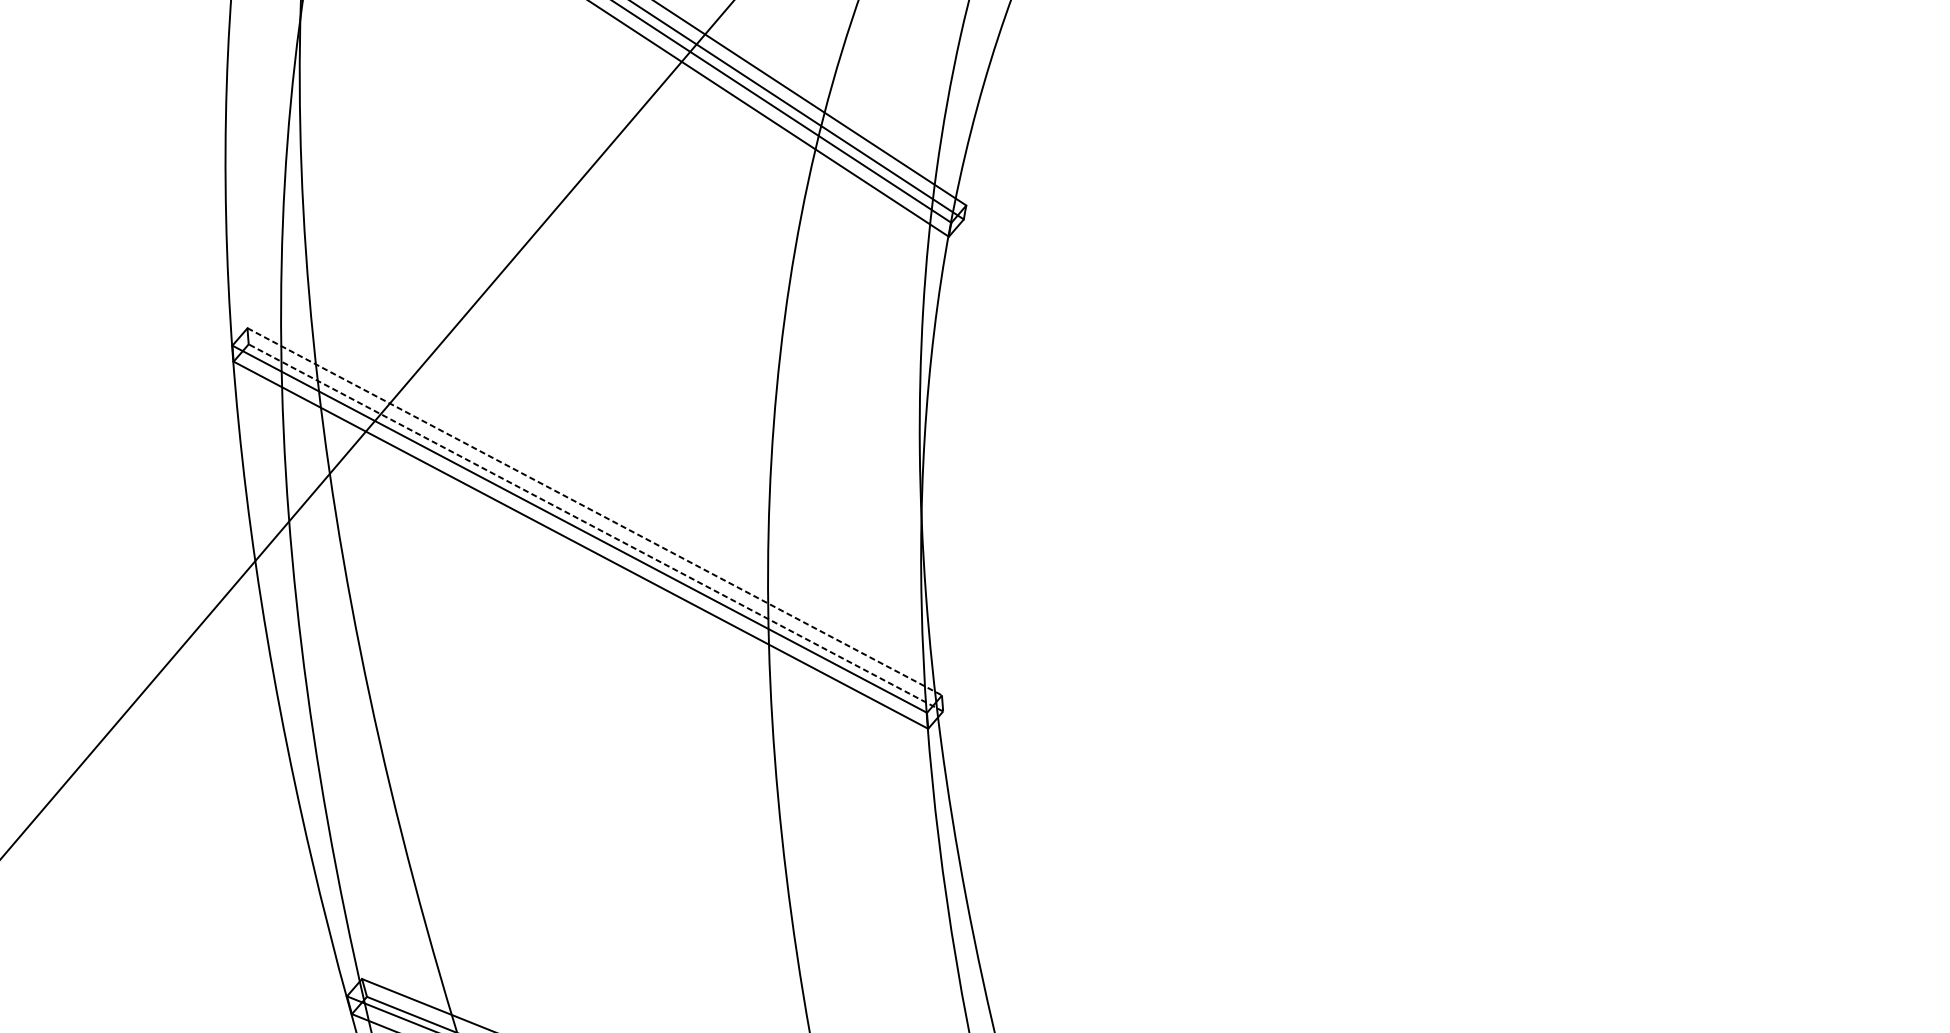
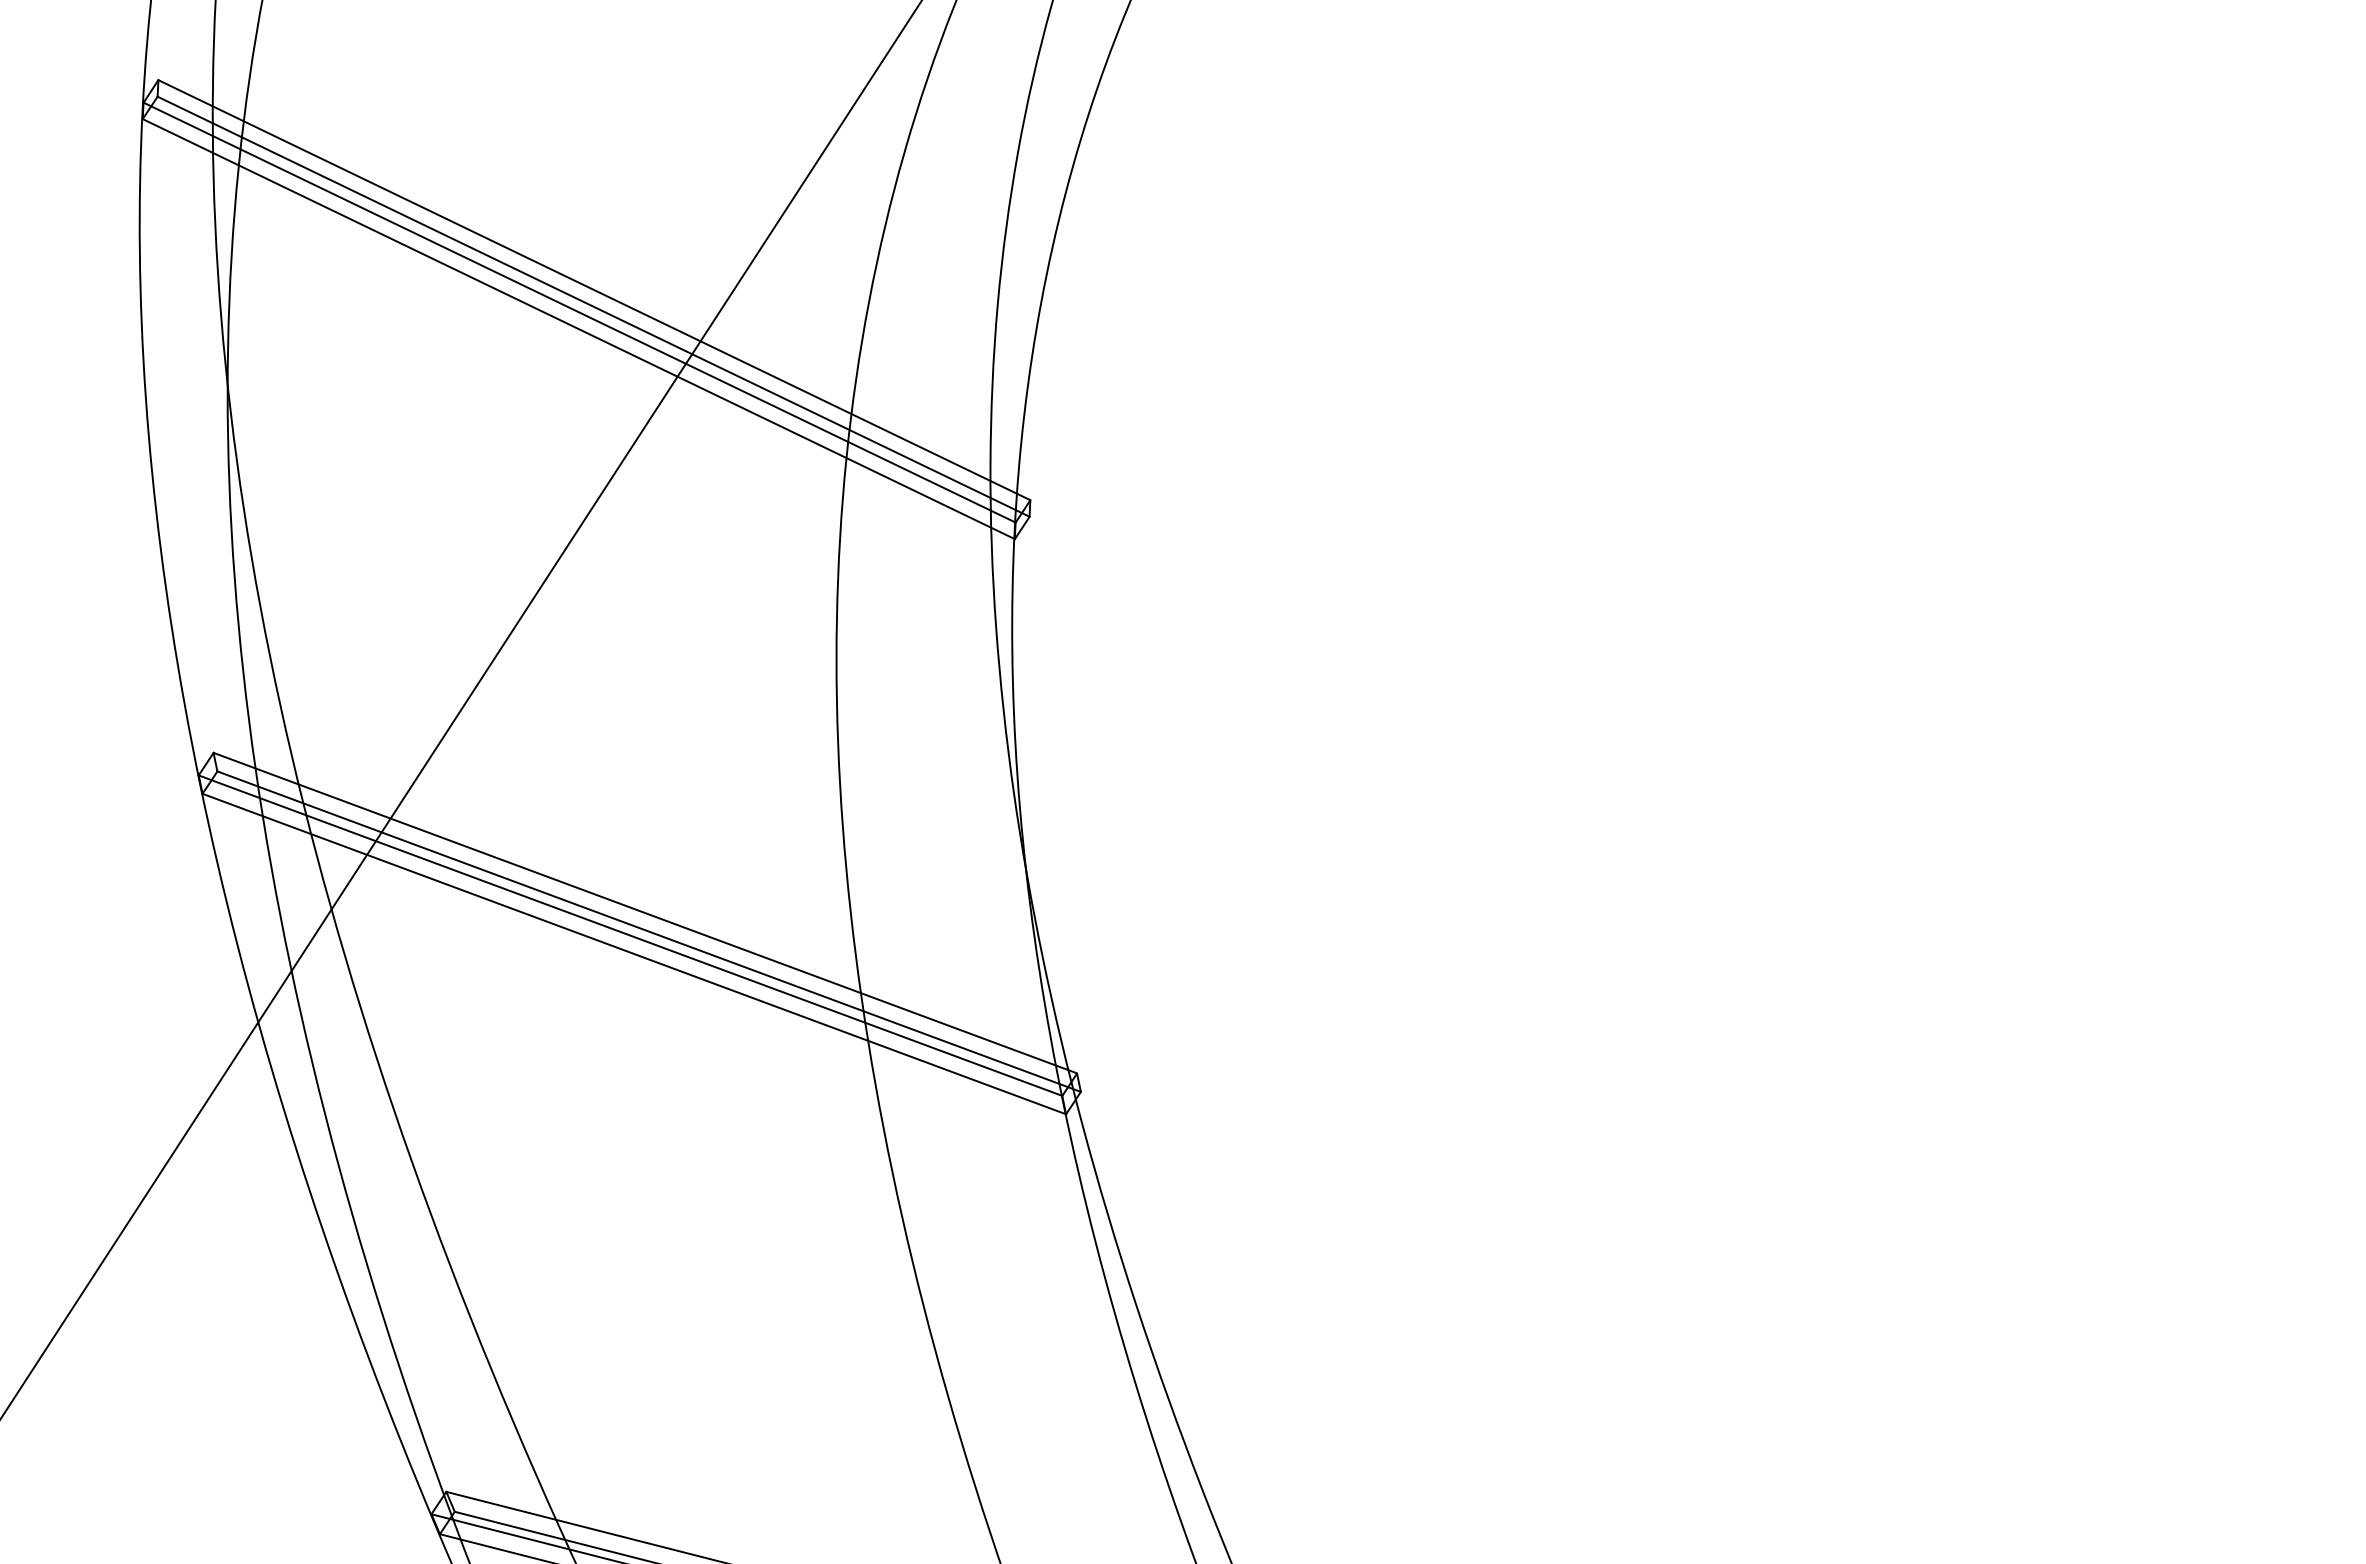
line: (594, 512) -> (645, 913), dashed -> solid
line: (595, 527) -> (648, 931), dashed -> solid

